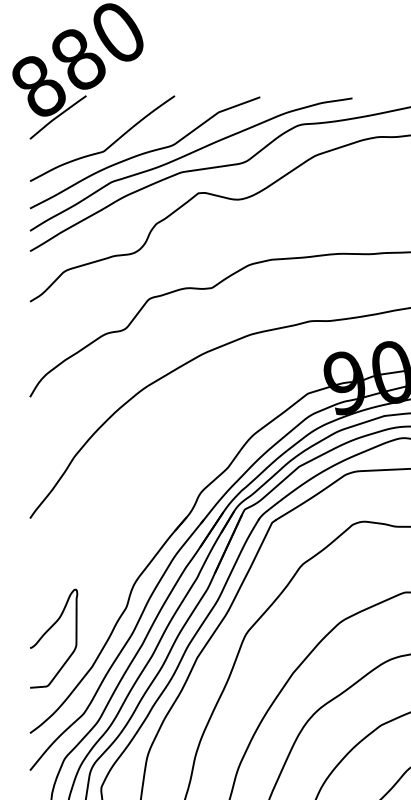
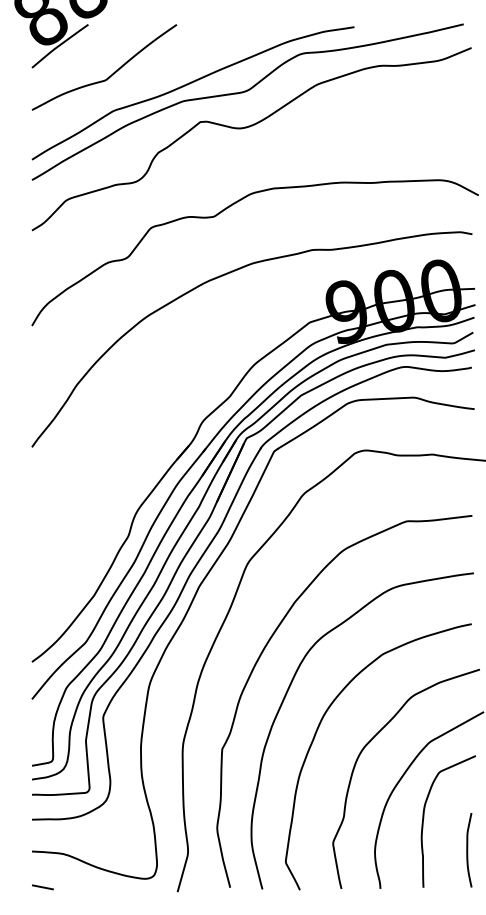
curve: (144, 152) -> (146, 81), removed
curve: (48, 631) -> (50, 560), removed

